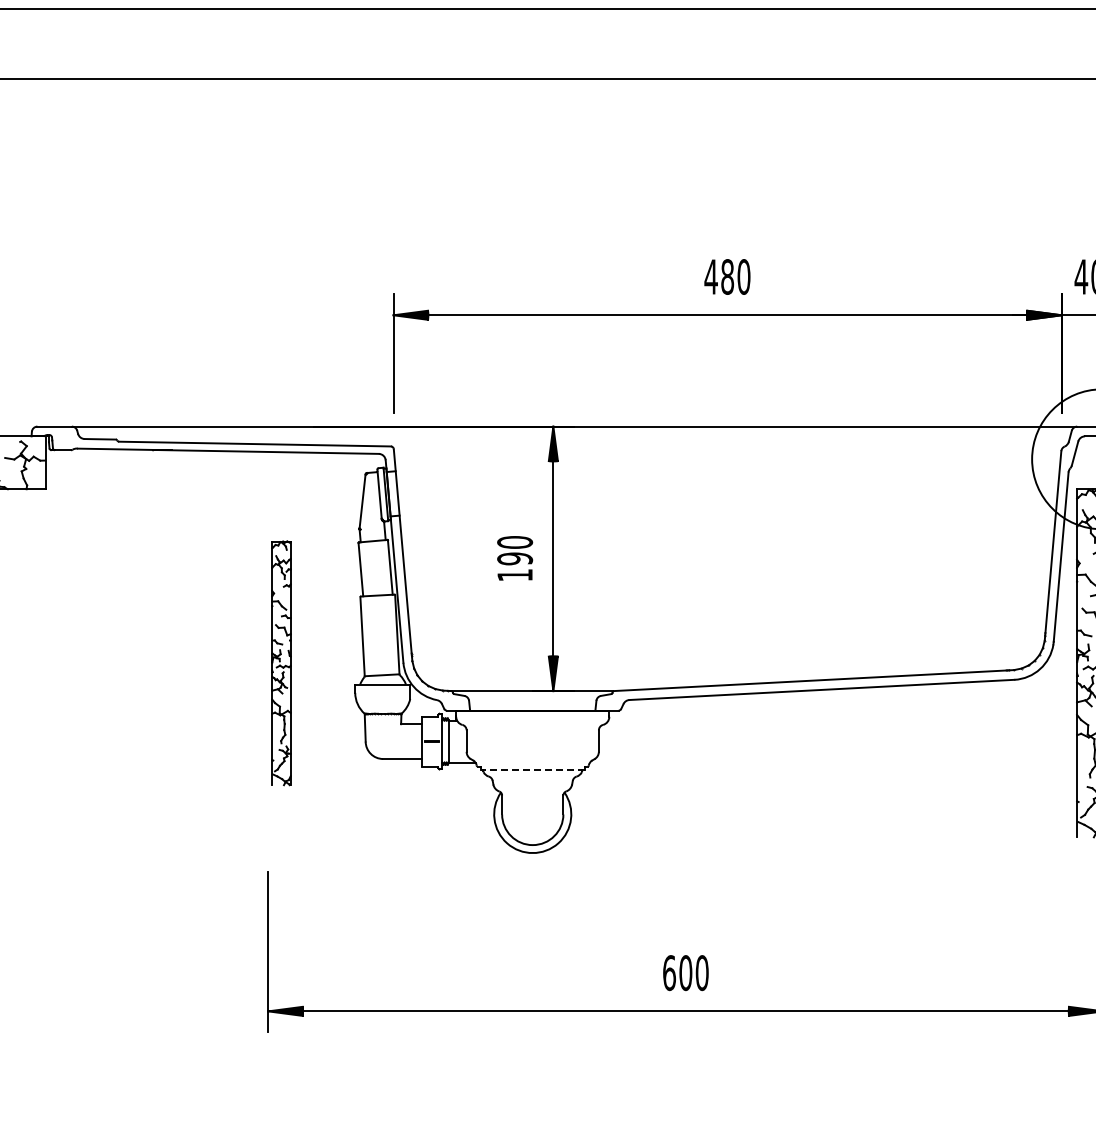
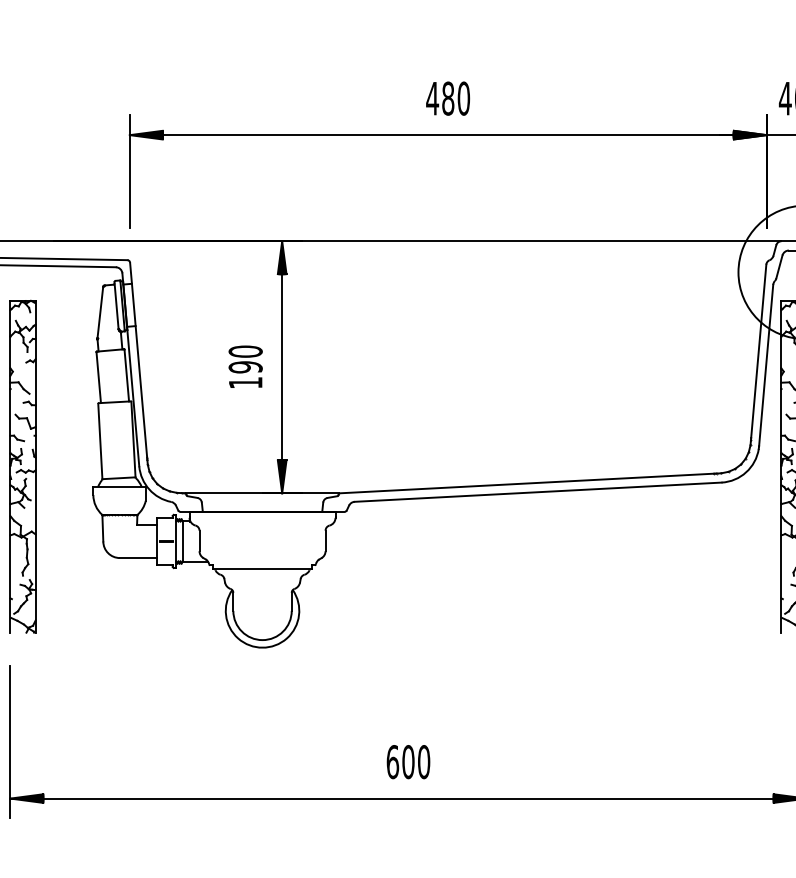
part: (281, 663) -> (23, 467), size x1.43
line: (532, 769) -> (262, 568), dashed -> solid

